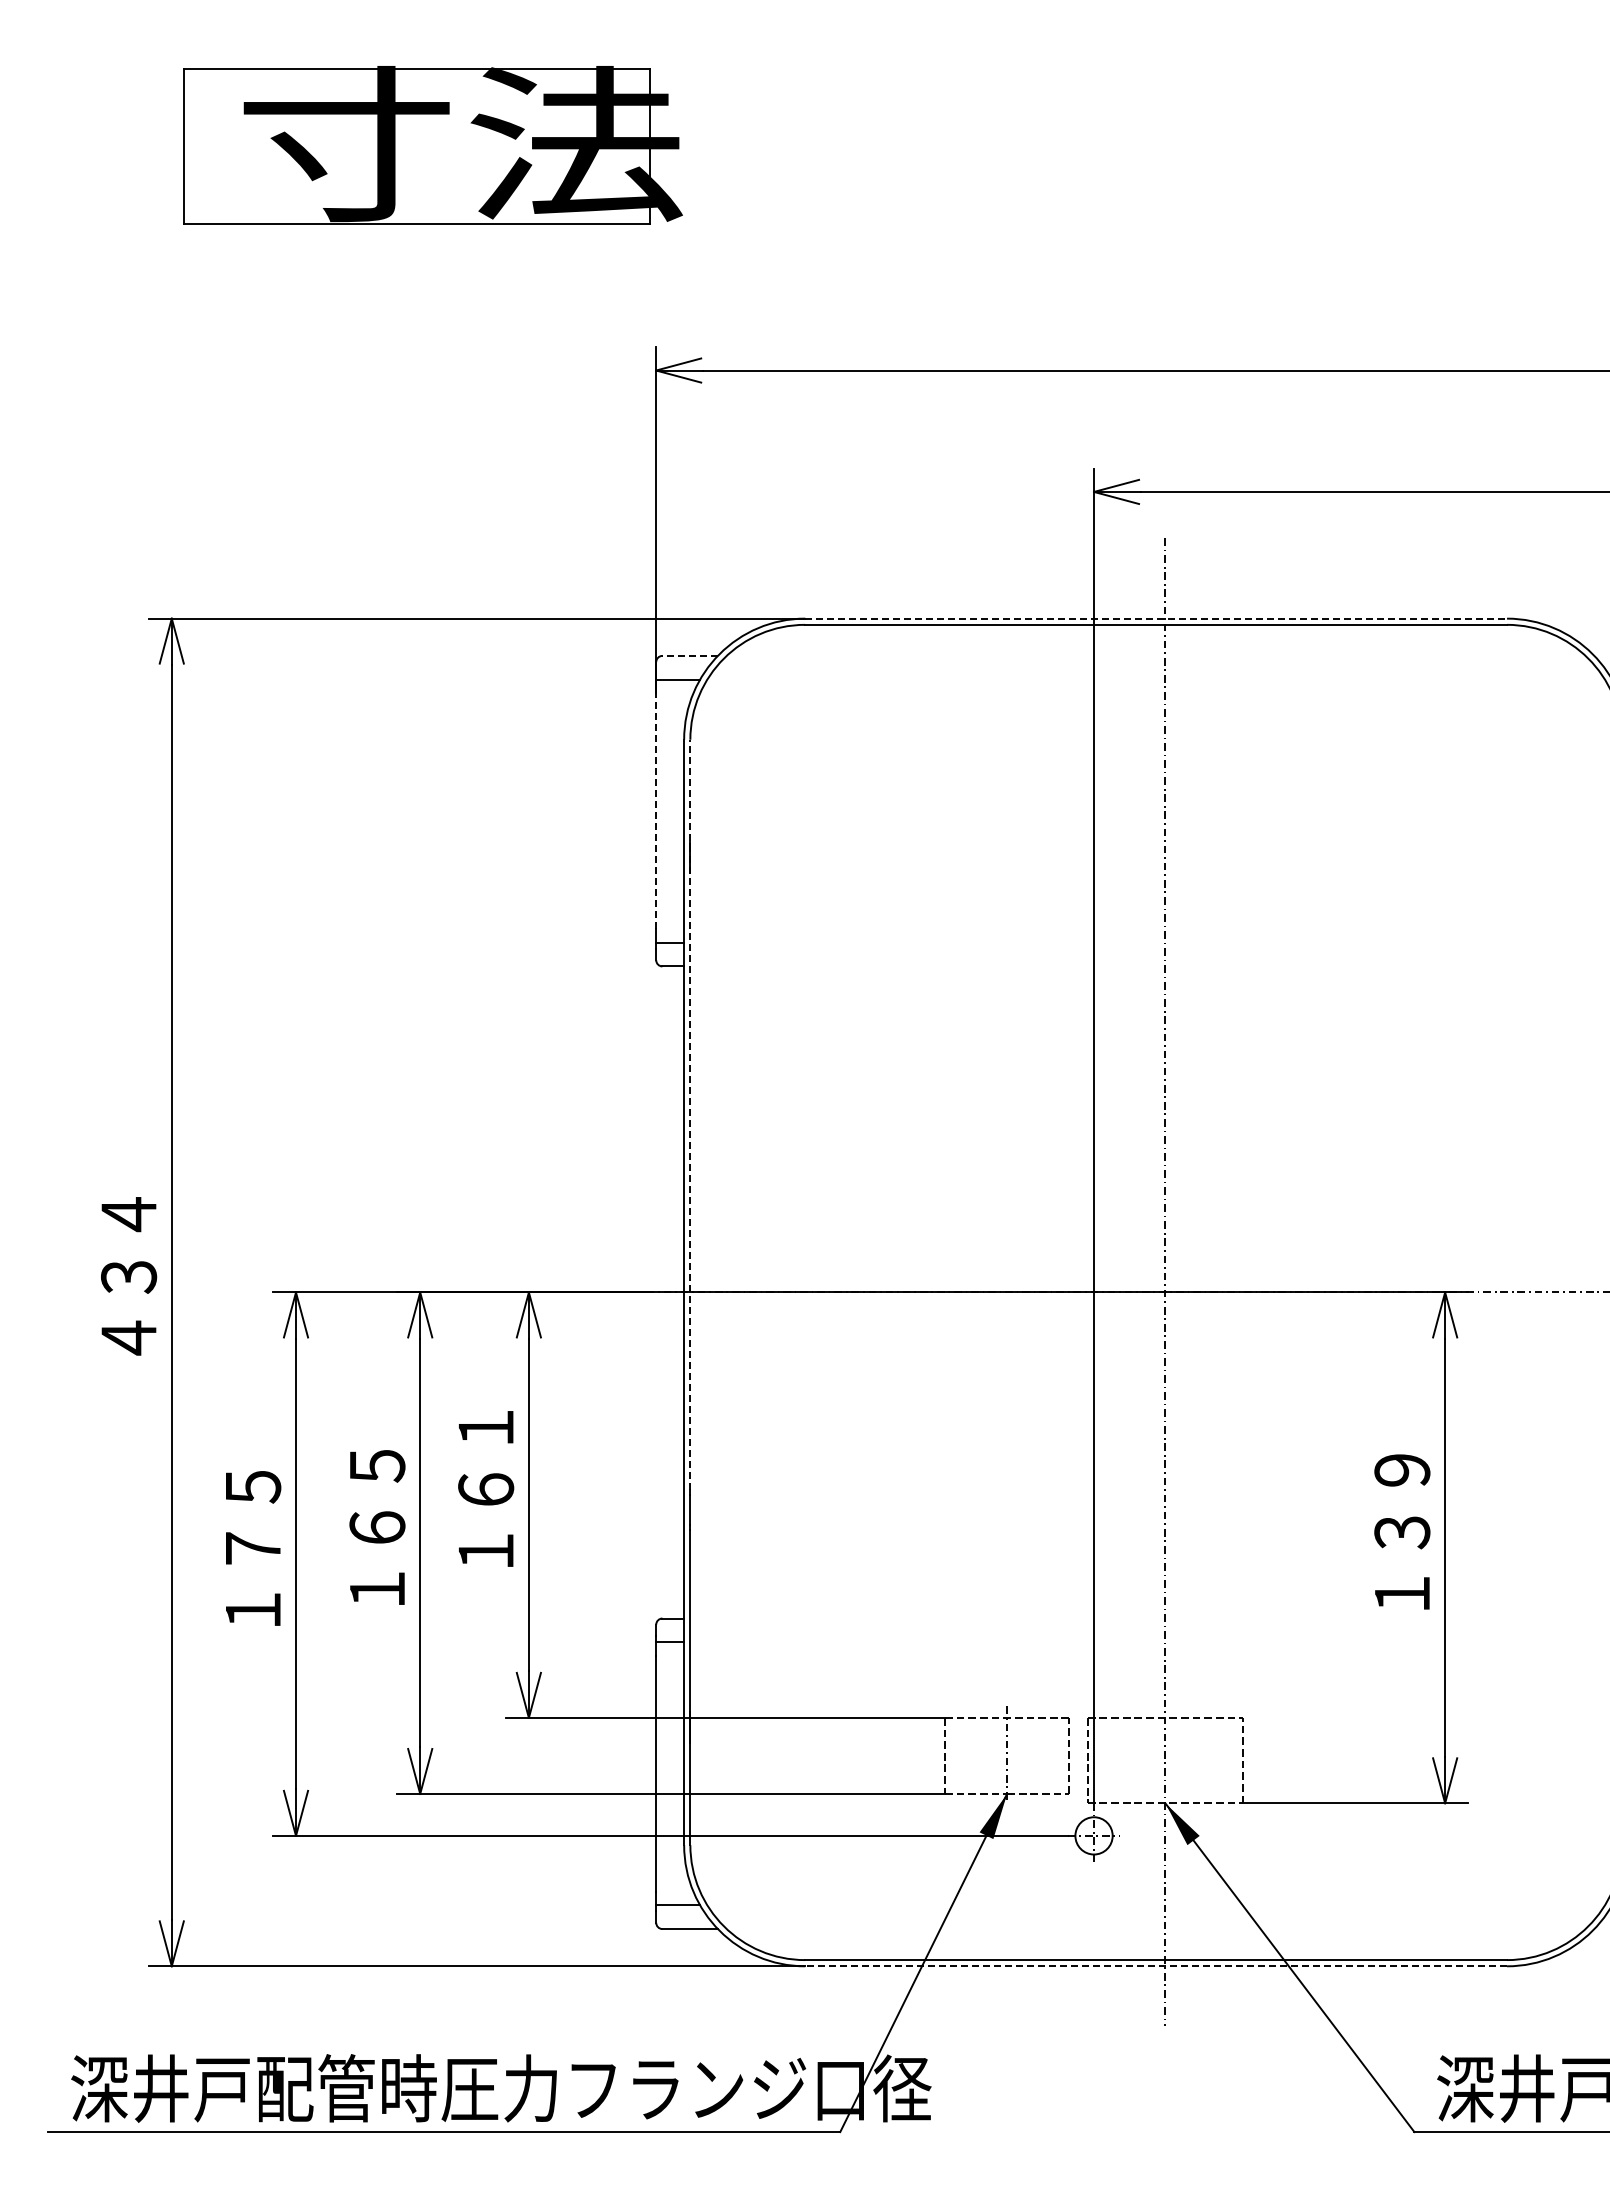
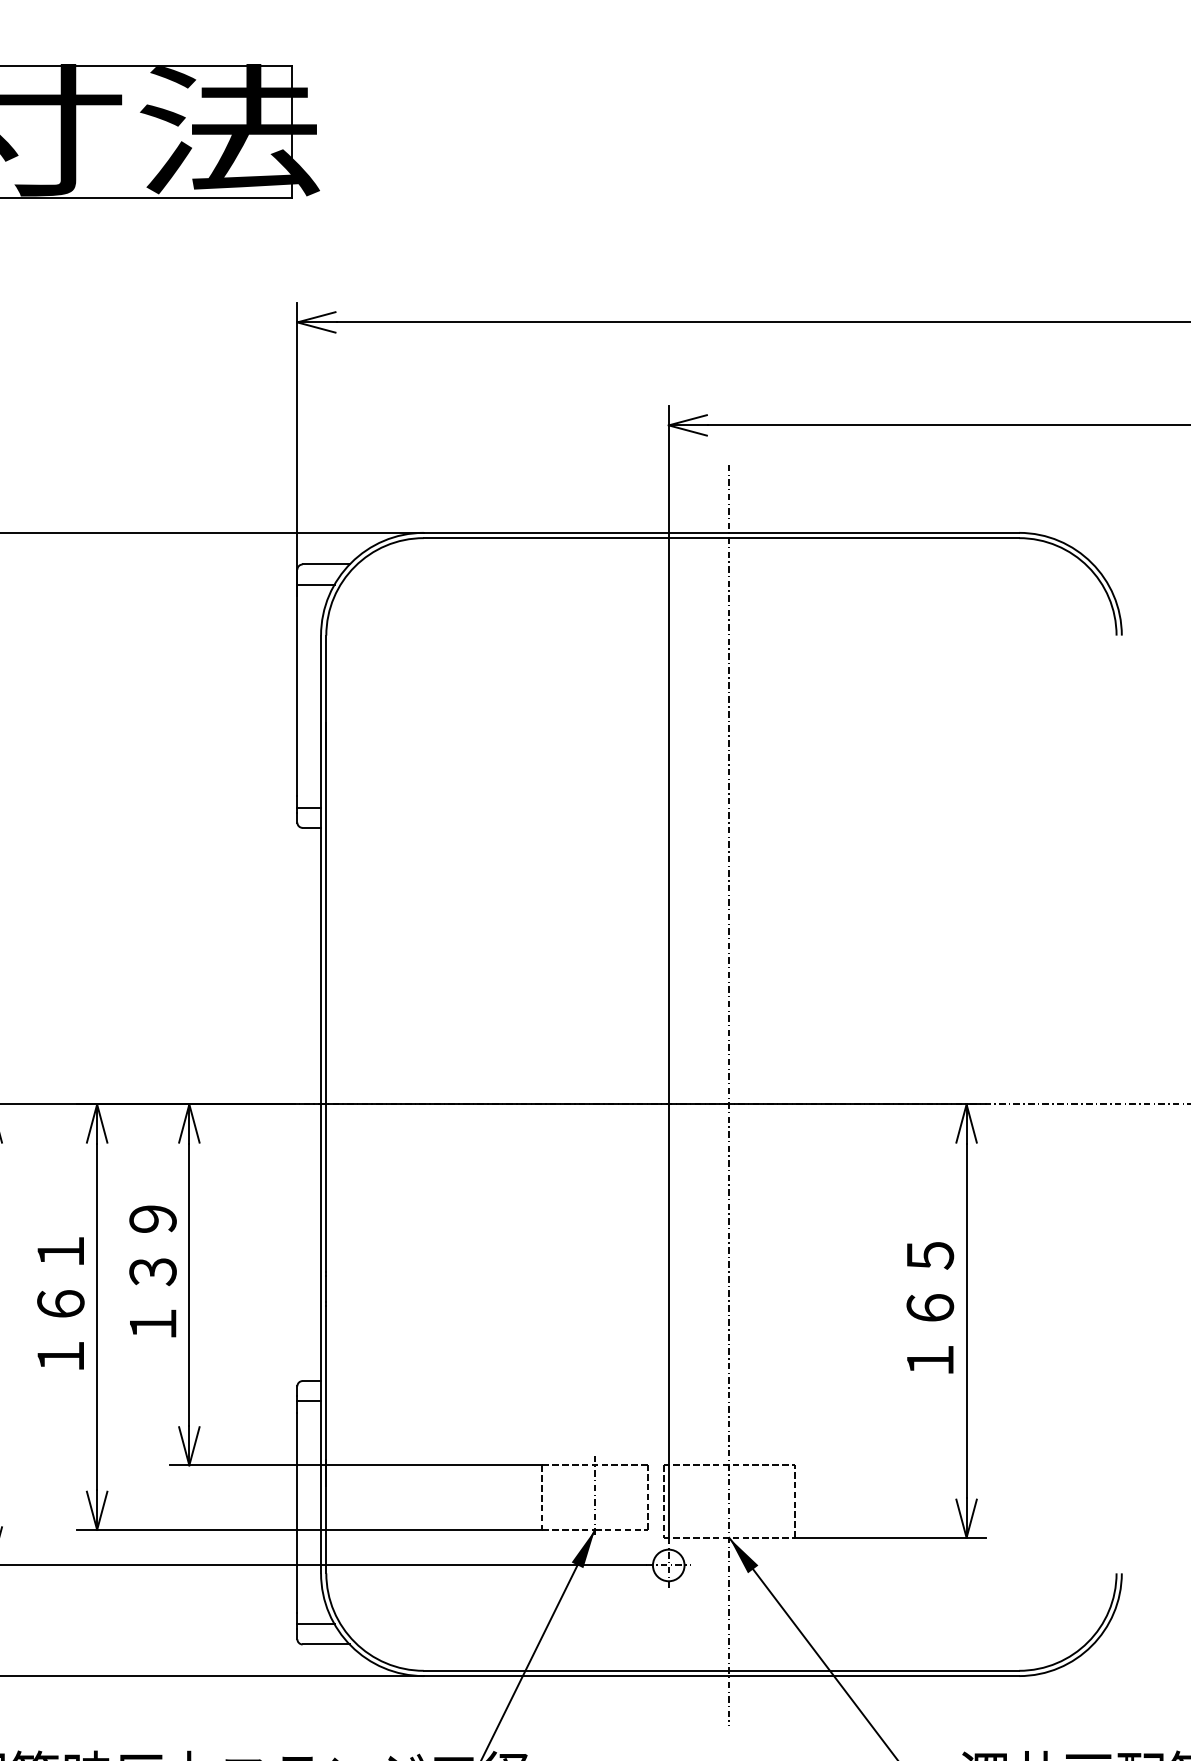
line: (1156, 618) -> (721, 532), dashed -> solid
line: (690, 655) -> (326, 564), dashed -> solid
line: (656, 811) -> (297, 696), dashed -> solid
line: (690, 1114) -> (326, 953), dashed -> solid
text: (486, 1458) -> (153, 1245), １６１ -> １３９
text: (377, 1465) -> (60, 1251), １６５ -> １６１
text: (1402, 1501) -> (930, 1281), １３９ -> １６５
line: (1156, 1966) -> (721, 1676), dashed -> solid

